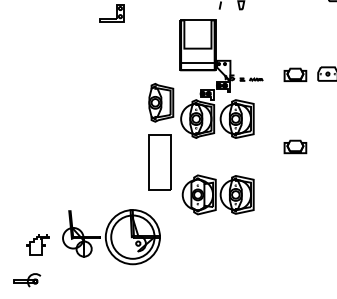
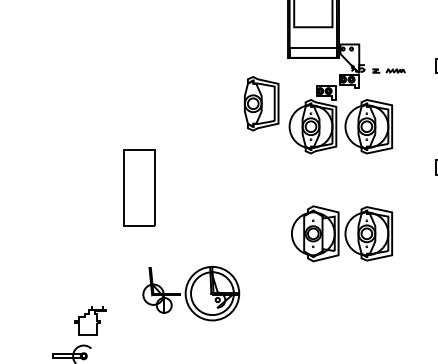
part: (159, 162) -> (139, 188), moved
part: (111, 237) -> (191, 293), size x0.7
part: (37, 244) -> (89, 320), moved

